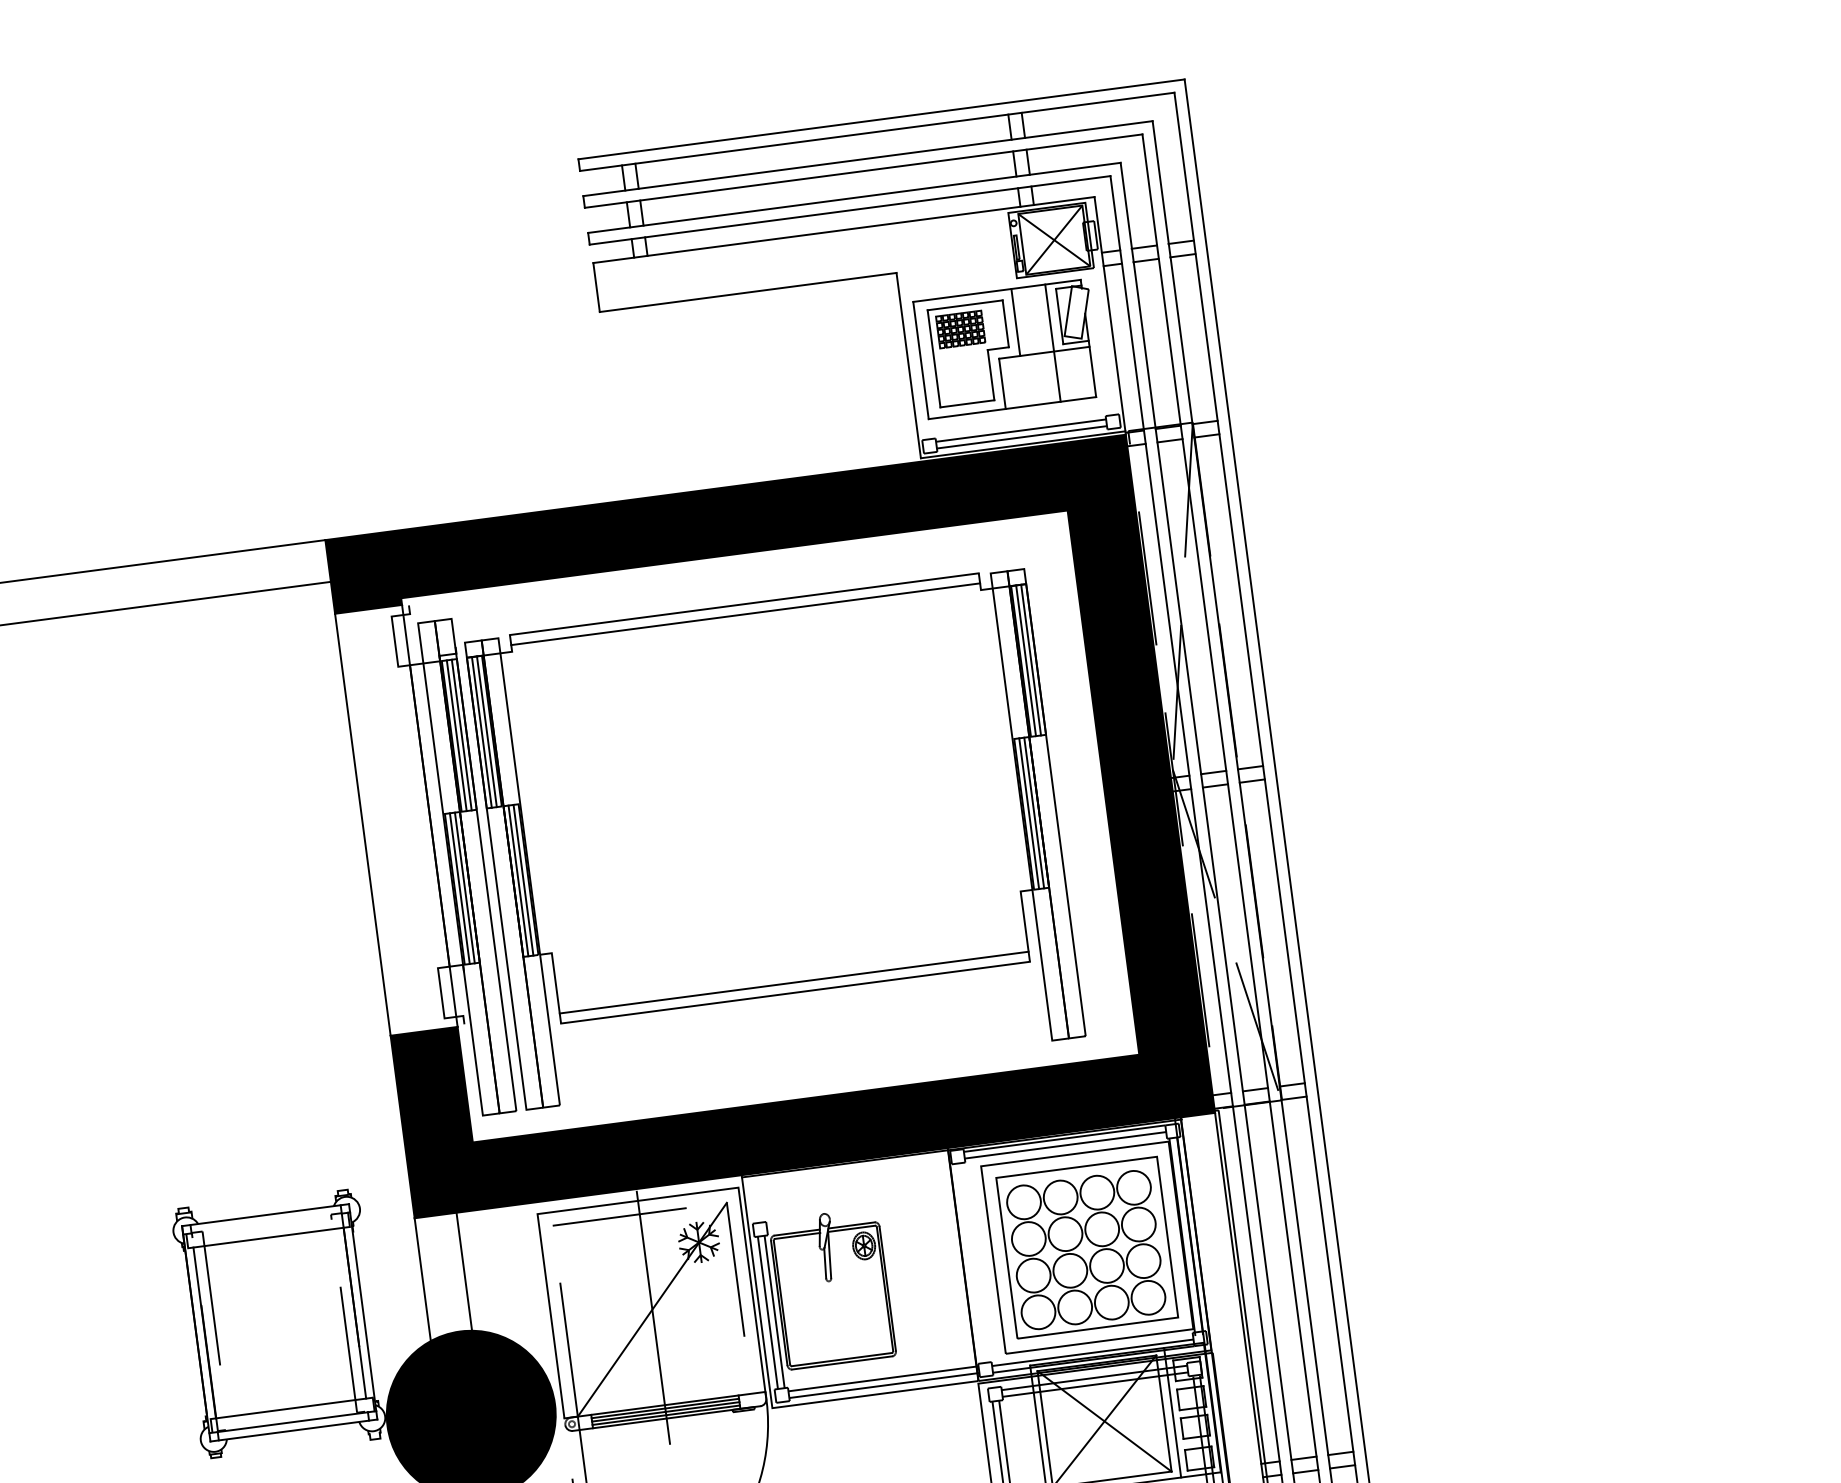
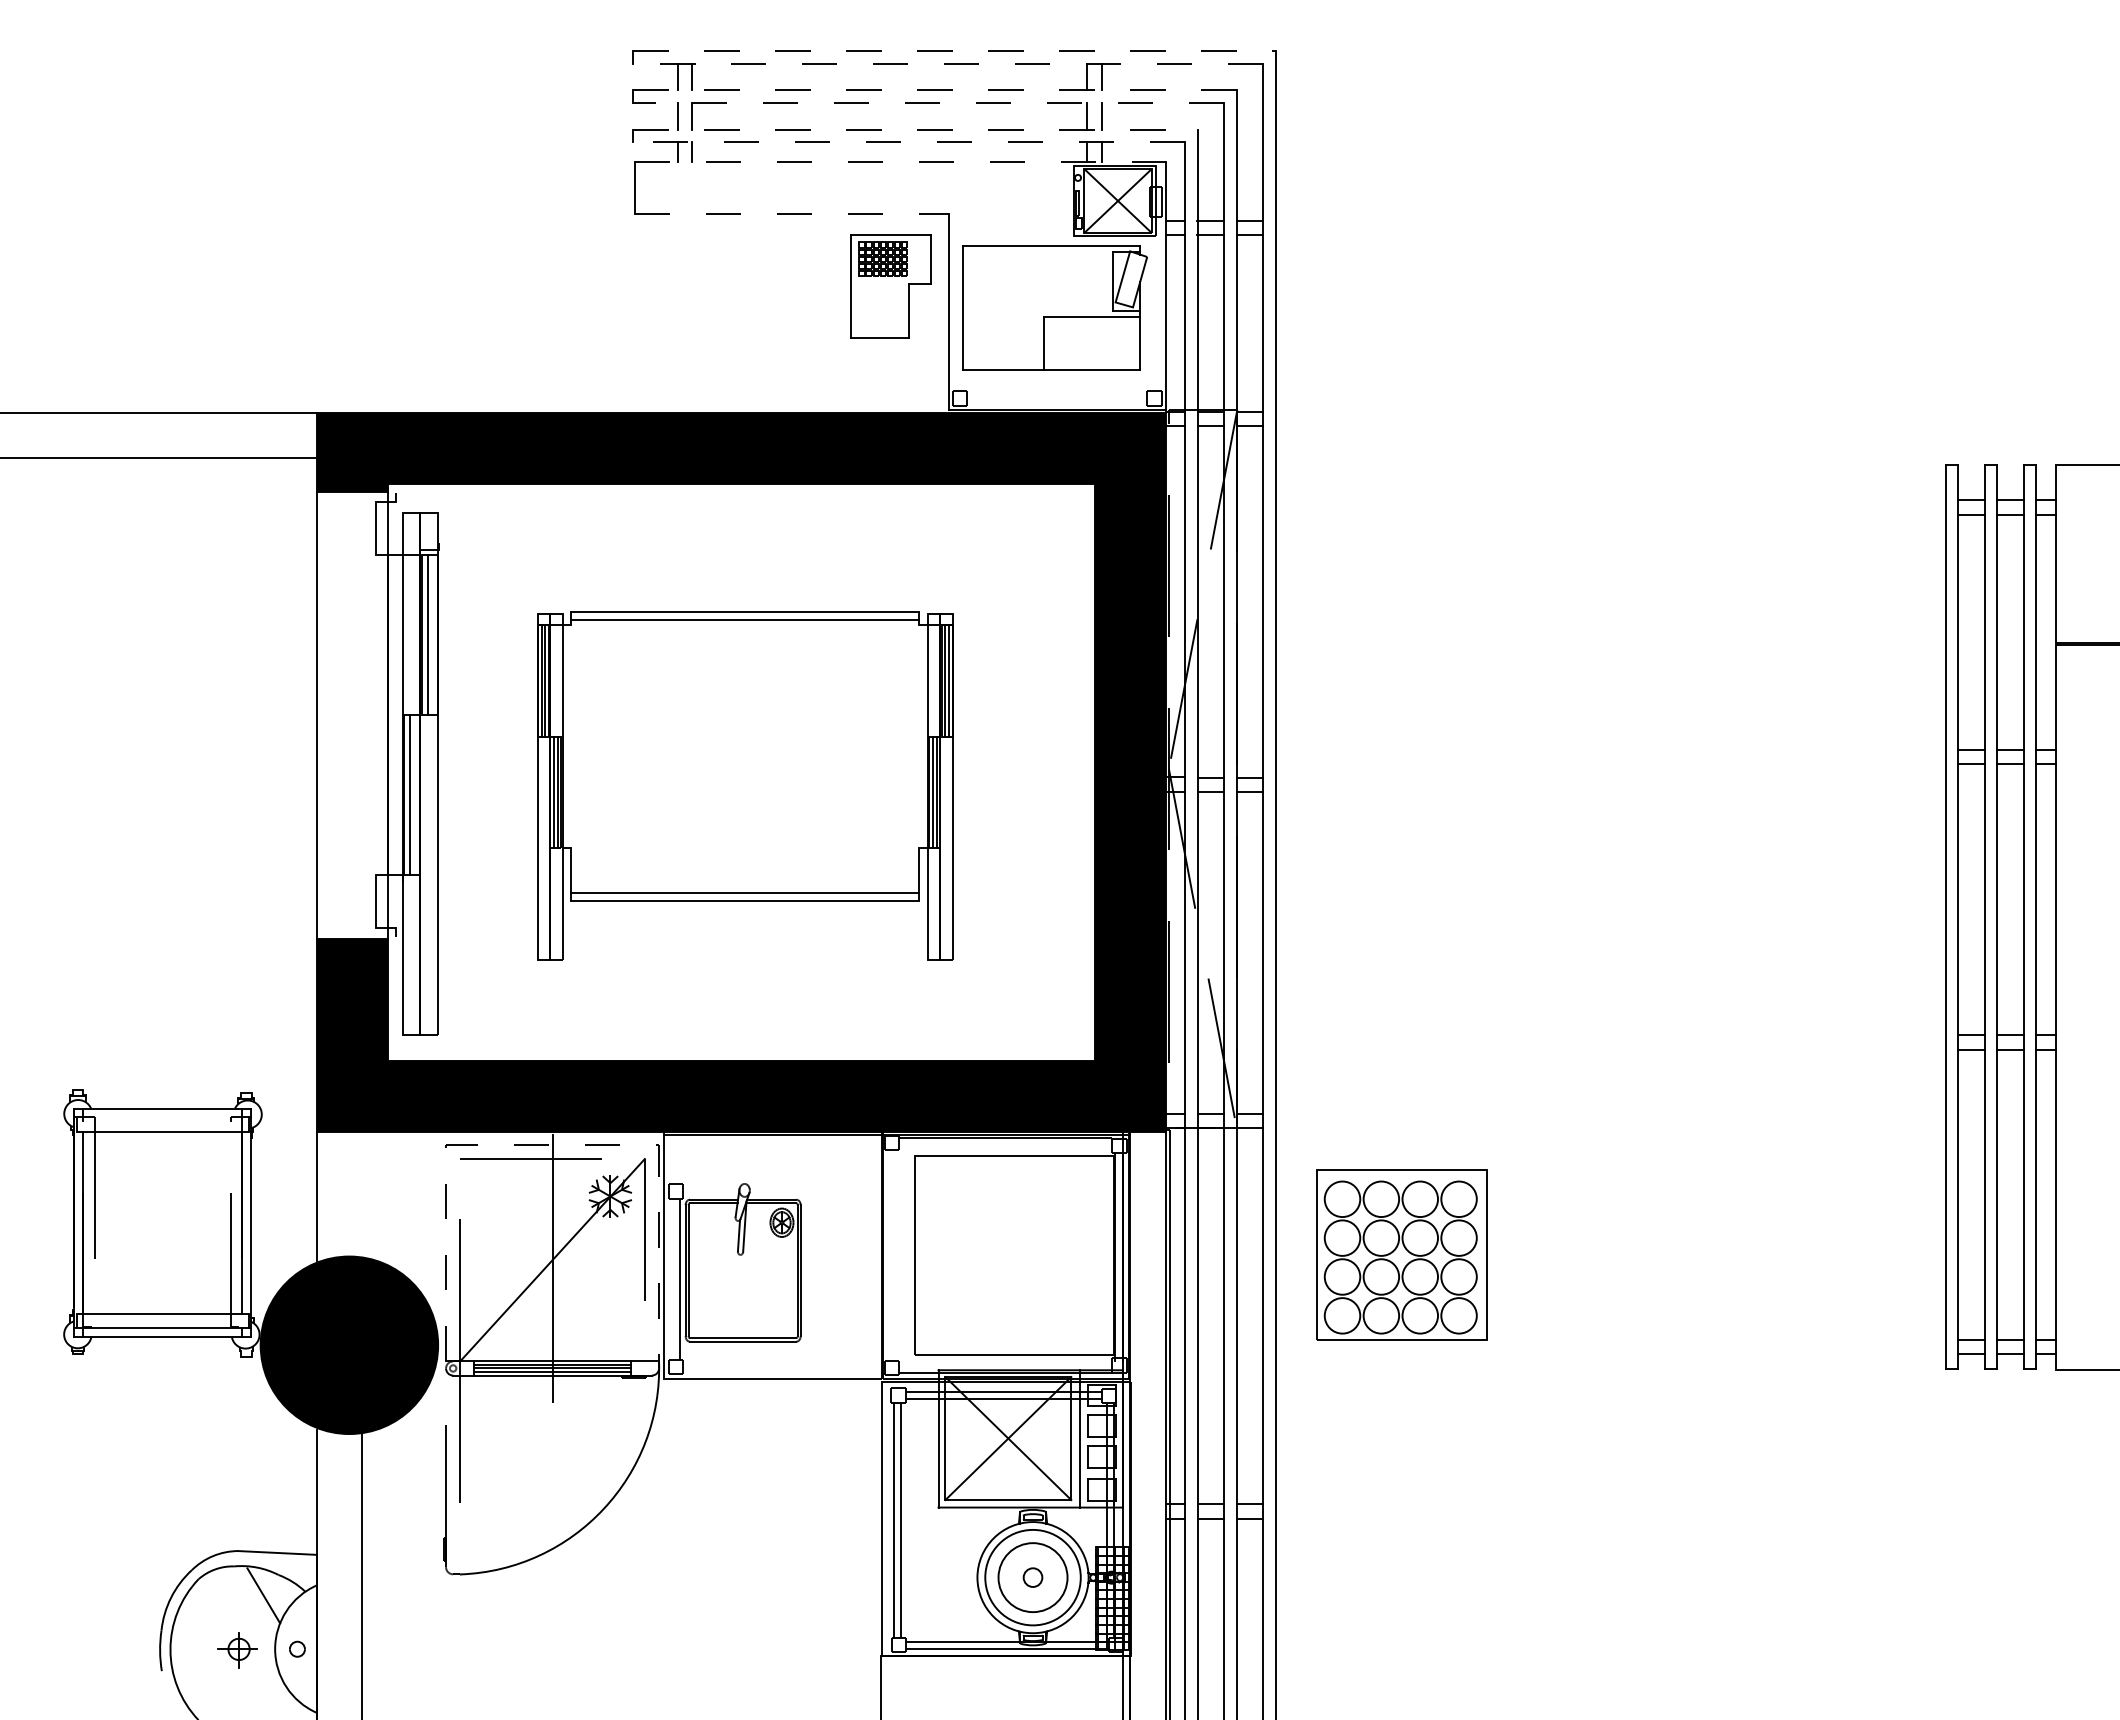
line: (882, 119) -> (955, 51), solid -> dashed
line: (876, 131) -> (947, 63), solid -> dashed
line: (868, 158) -> (935, 90), solid -> dashed
line: (863, 170) -> (928, 102), solid -> dashed
line: (855, 197) -> (916, 129), solid -> dashed
line: (850, 209) -> (909, 141), solid -> dashed
line: (844, 229) -> (900, 161), solid -> dashed
line: (748, 292) -> (792, 213), solid -> dashed
line: (1015, 321) -> (1066, 280), removed
line: (1052, 342) -> (1102, 307), removed
part: (970, 354) -> (890, 286), moved
line: (1021, 430) -> (1057, 394), removed
line: (1022, 436) -> (1057, 401), removed
line: (461, 735) -> (432, 635), removed
part: (775, 838) -> (745, 786), size x0.7
line: (465, 887) -> (415, 794), removed
line: (1065, 1145) -> (1005, 1145), removed
line: (641, 1200) -> (556, 1144), solid -> dashed
part: (1086, 1247) -> (1401, 1254), moved
line: (464, 1272) -> (361, 1195), removed
line: (767, 1313) -> (672, 1279), removed
line: (1092, 1352) -> (1005, 1365), removed
line: (883, 1378) -> (783, 1363), removed
line: (883, 1385) -> (783, 1370), removed

